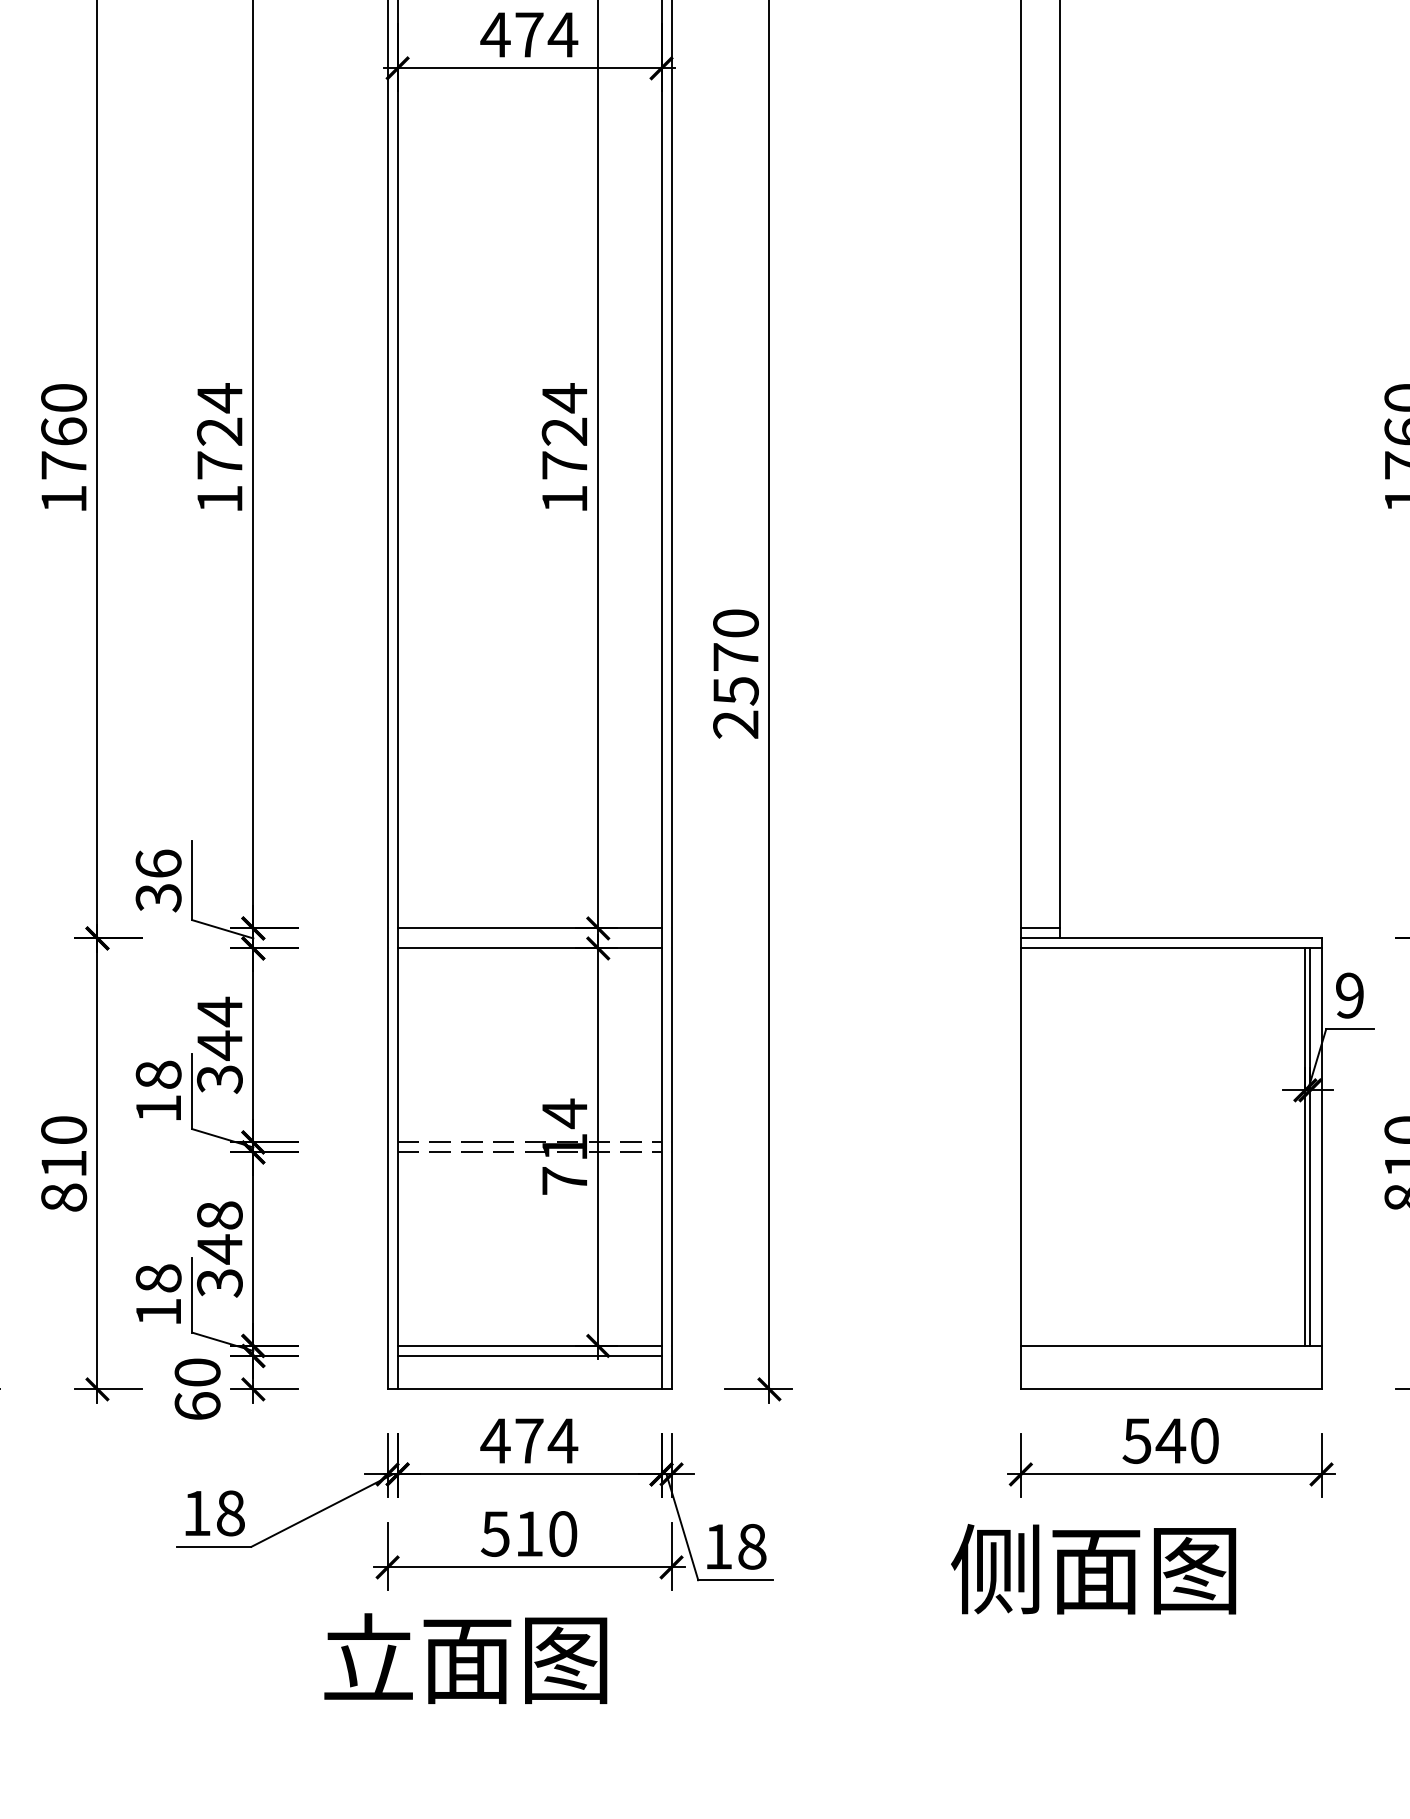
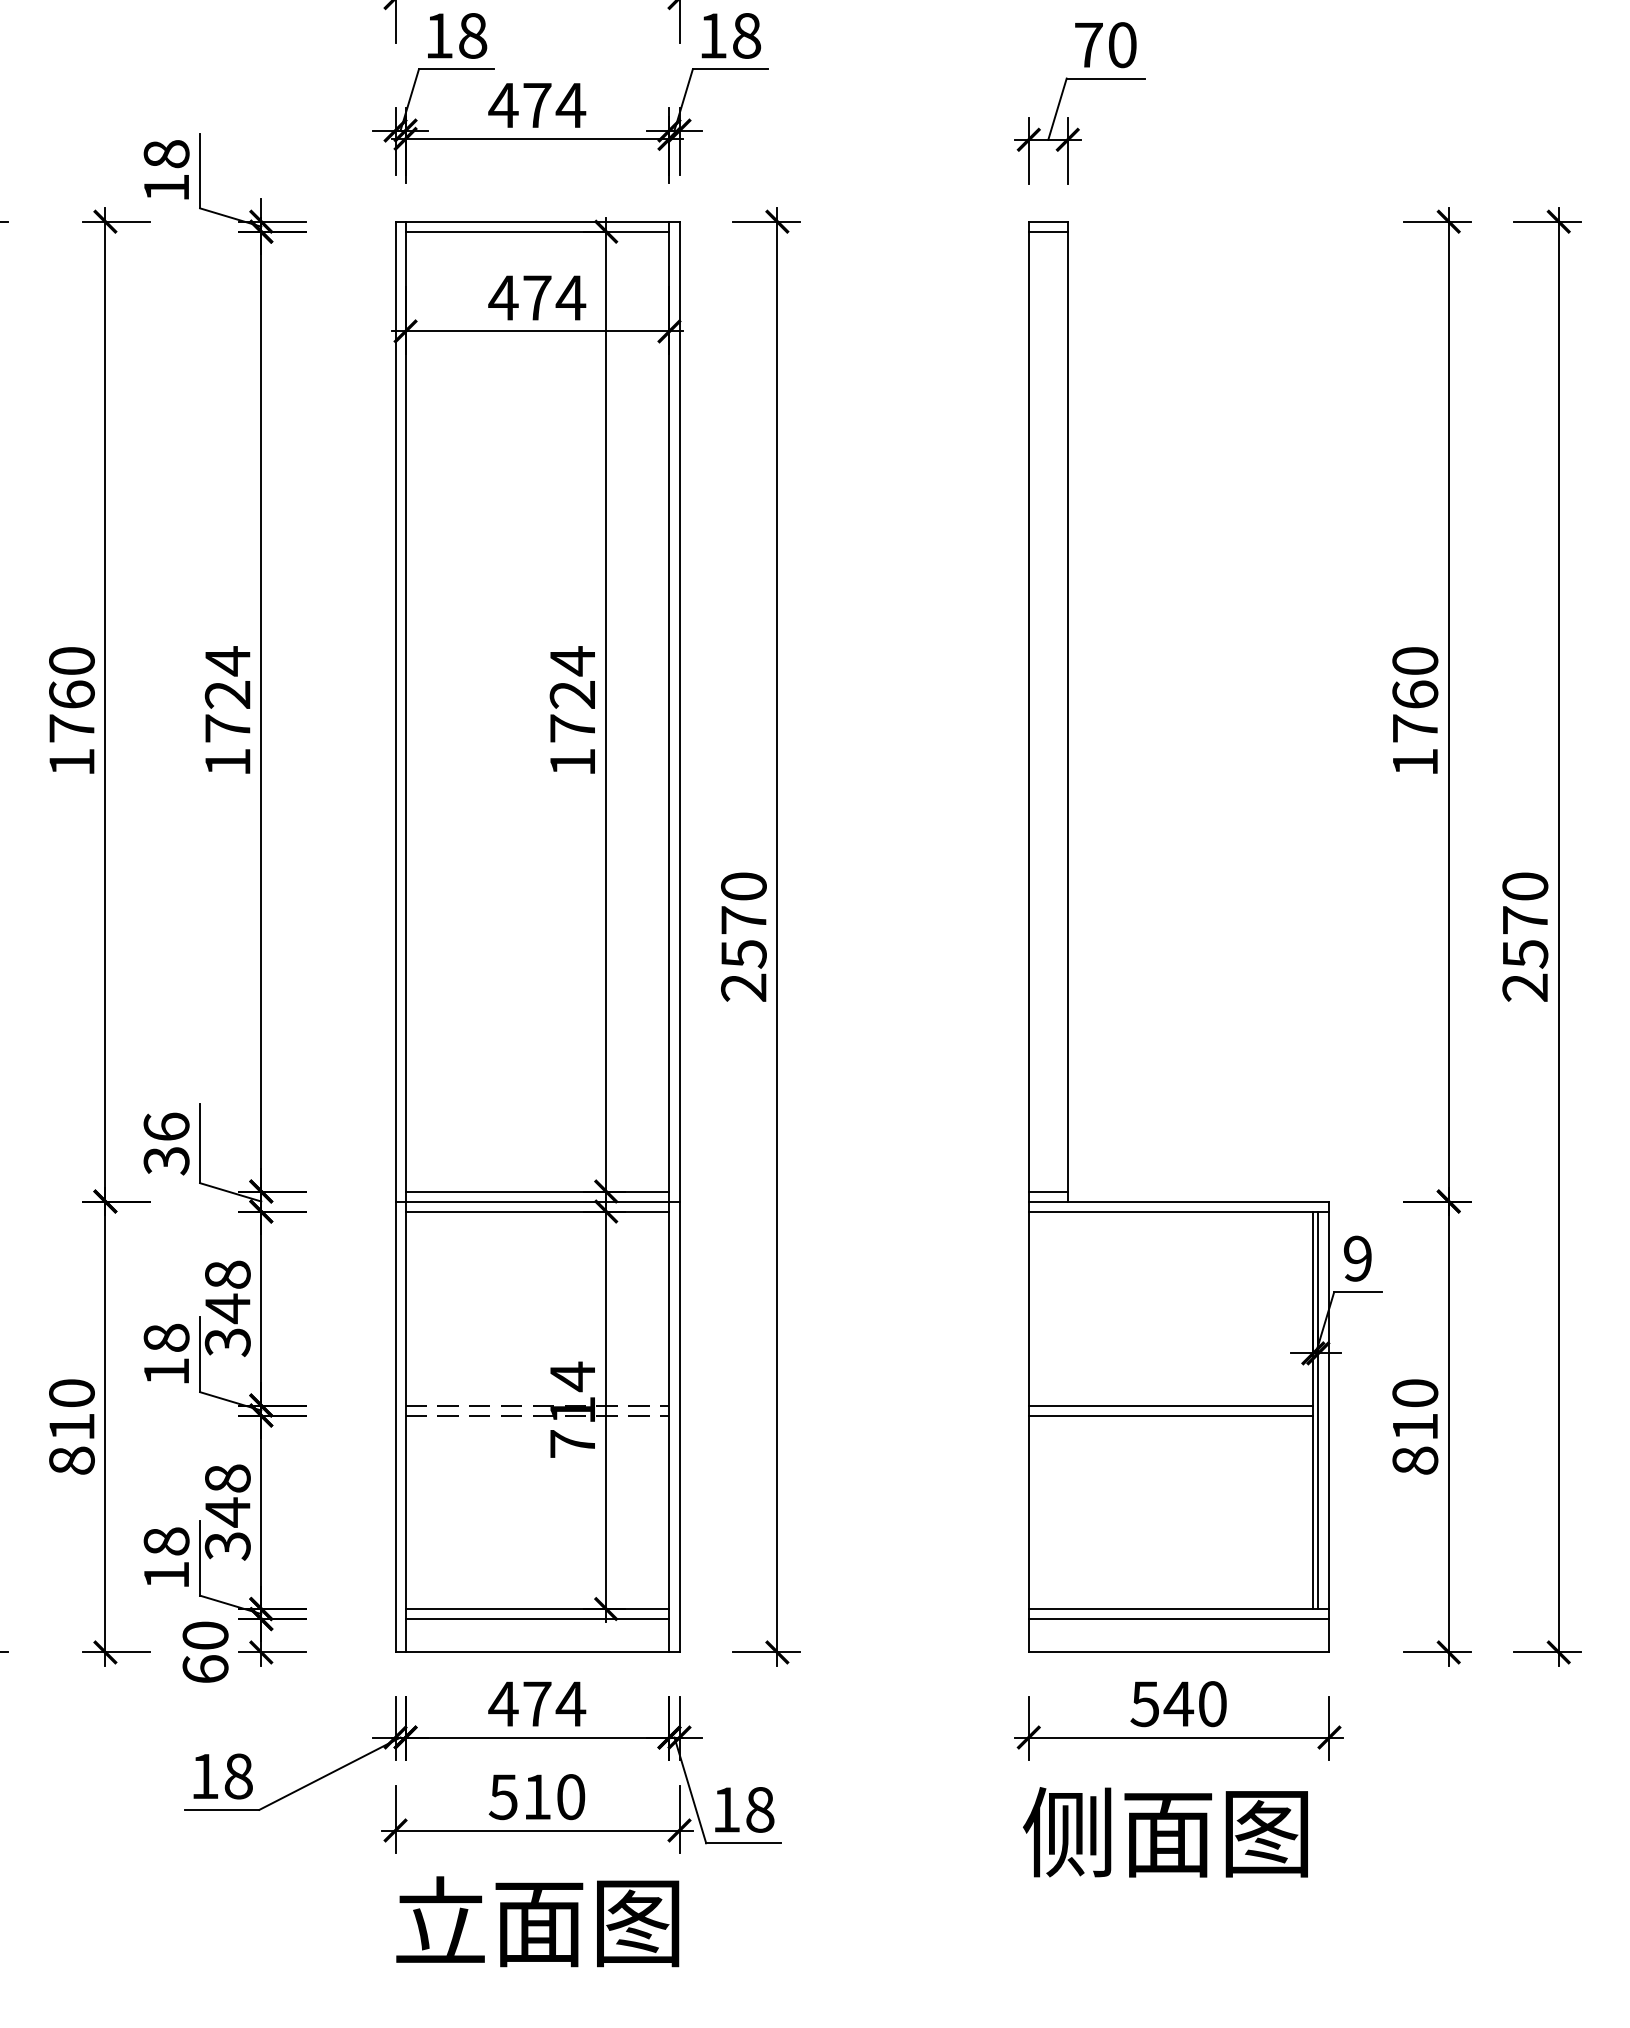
line: (529, 938) -> (537, 1201), added
text: (219, 1011) -> (227, 1274), 344 -> 348
line: (1162, 1142) -> (1170, 1405), added
line: (1162, 1152) -> (1170, 1415), added
line: (1170, 1356) -> (1178, 1619), added
text: (1093, 1569) -> (1165, 1832), moved
text: (465, 1658) -> (537, 1921), moved

